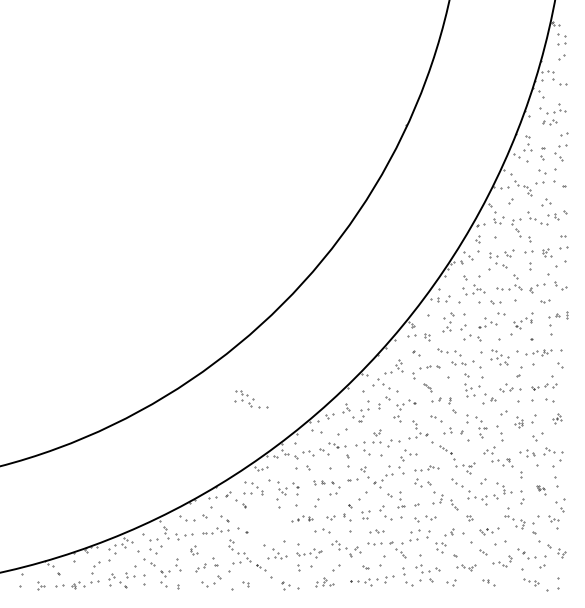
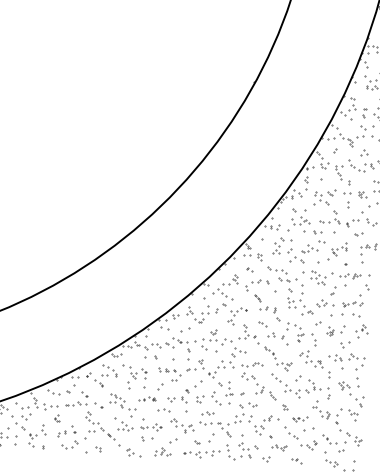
part: (251, 399) -> (123, 401), moved
part: (556, 418) -> (361, 330), size x1.67
part: (540, 489) -> (344, 387), size x1.67
part: (482, 552) -> (293, 436), size x1.67

